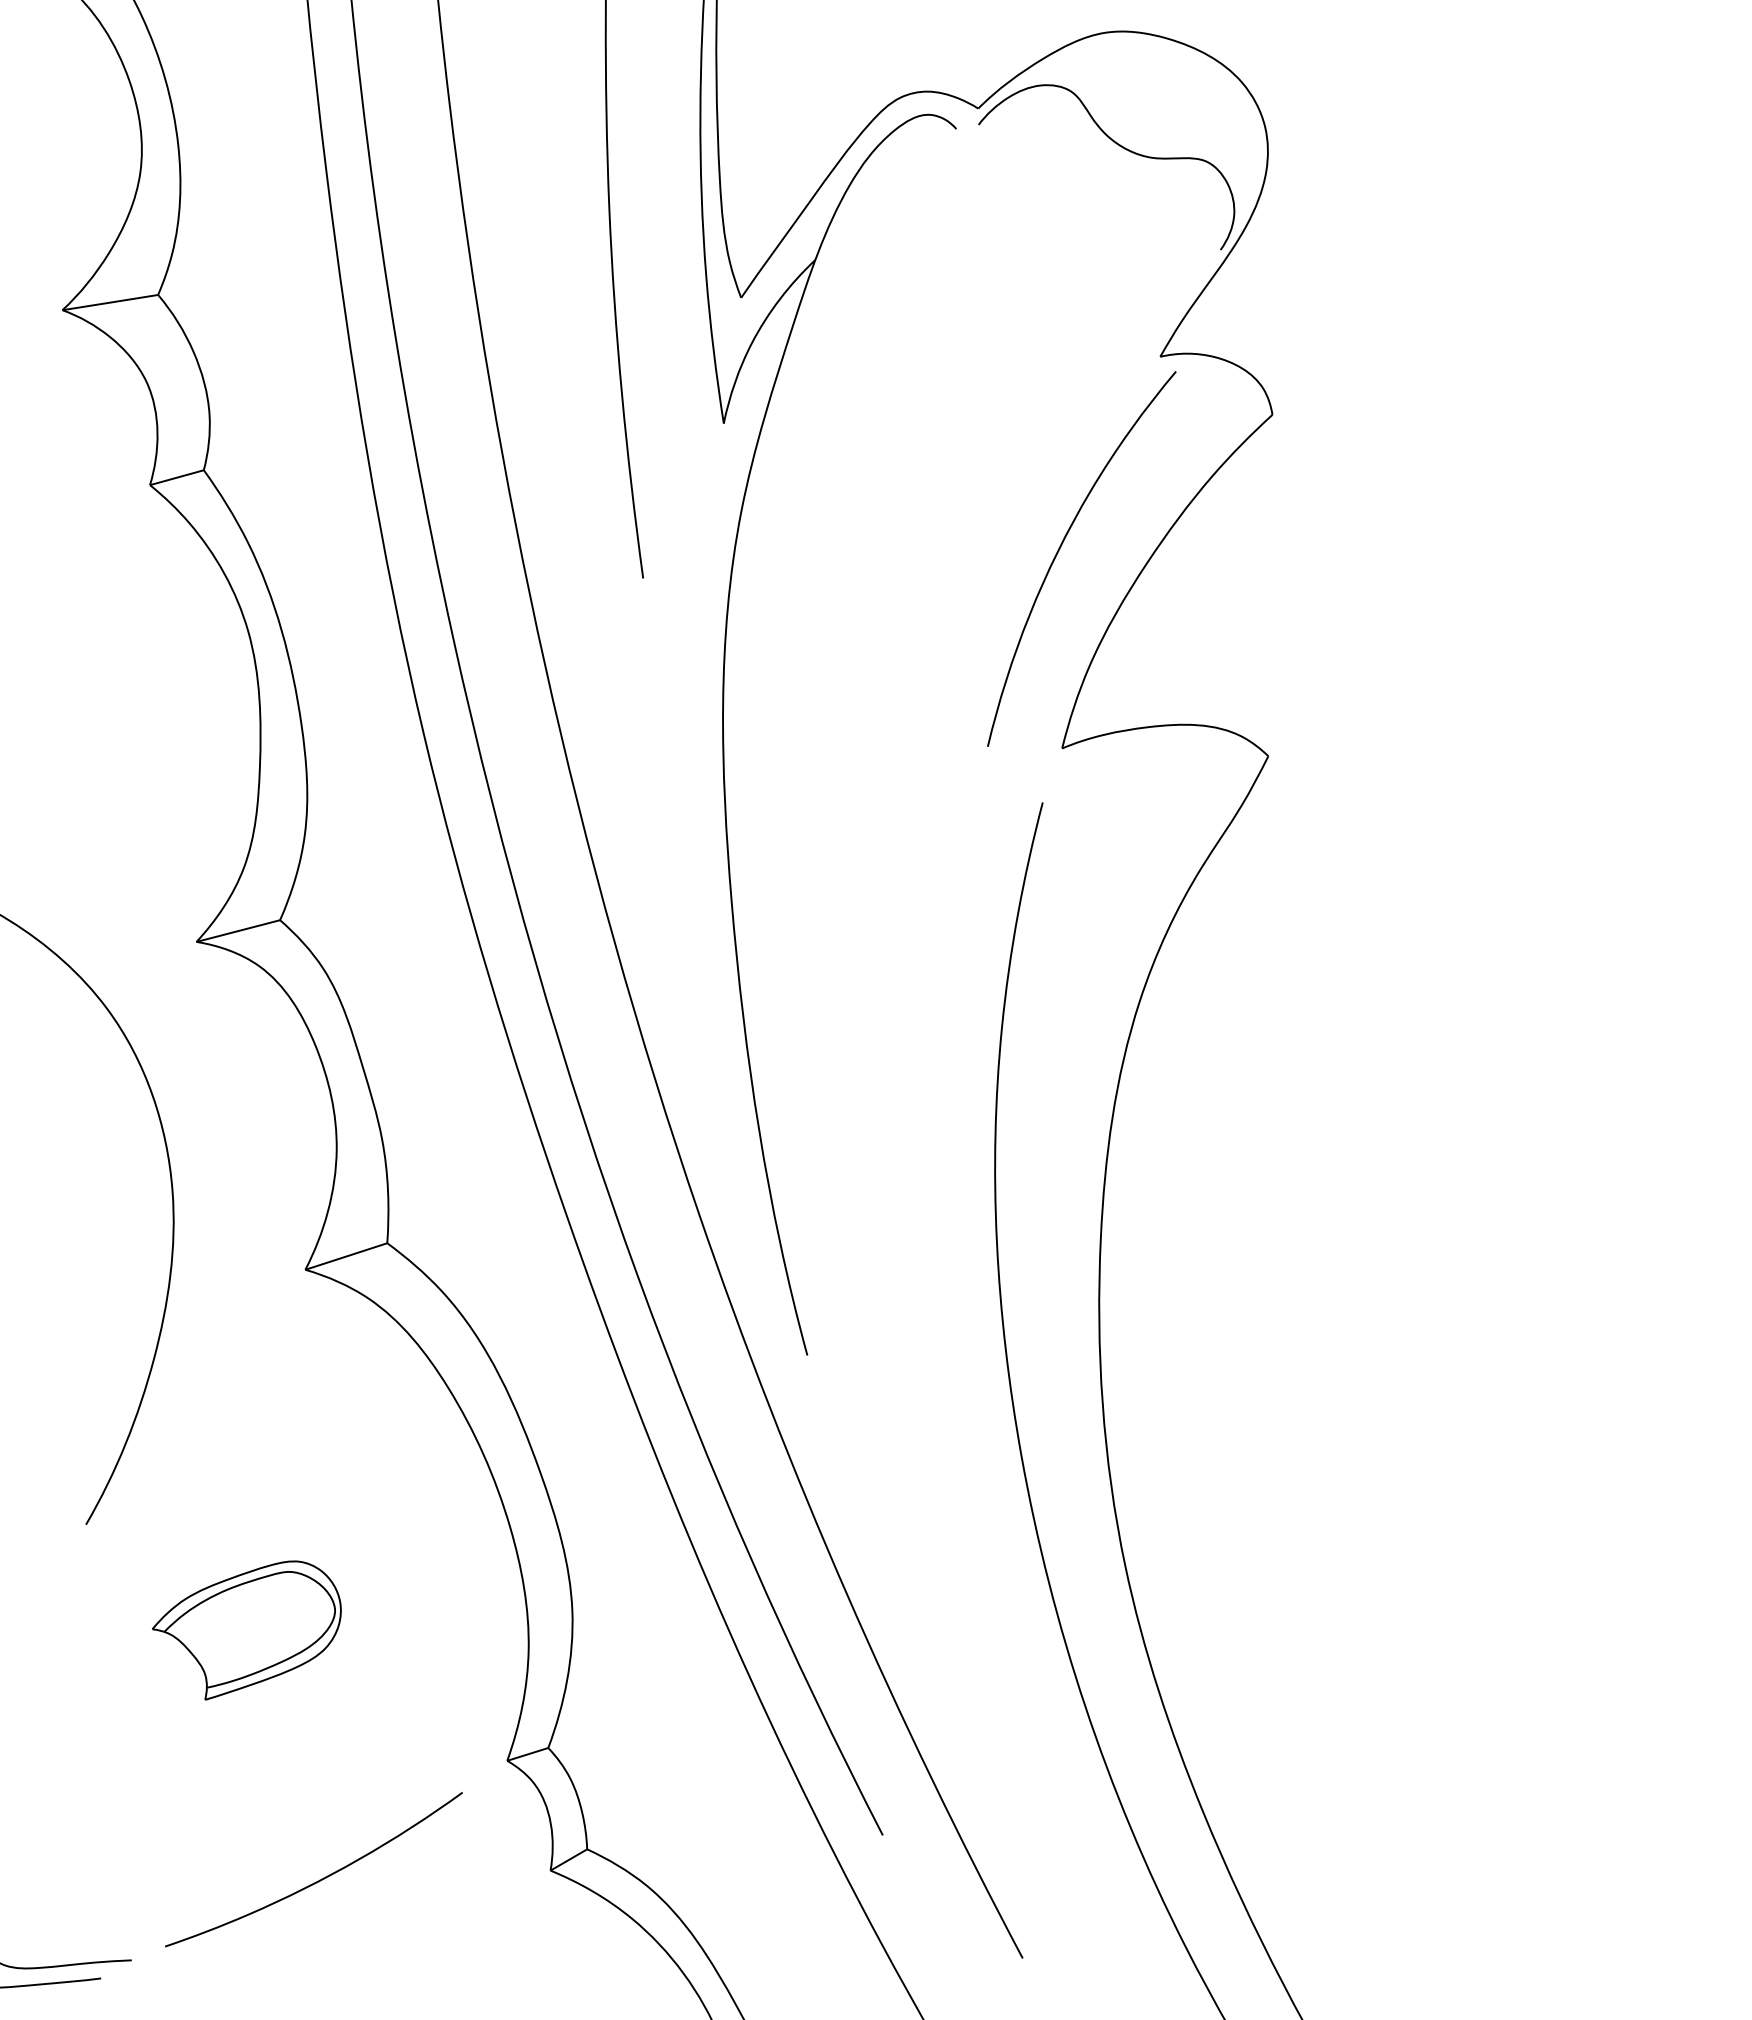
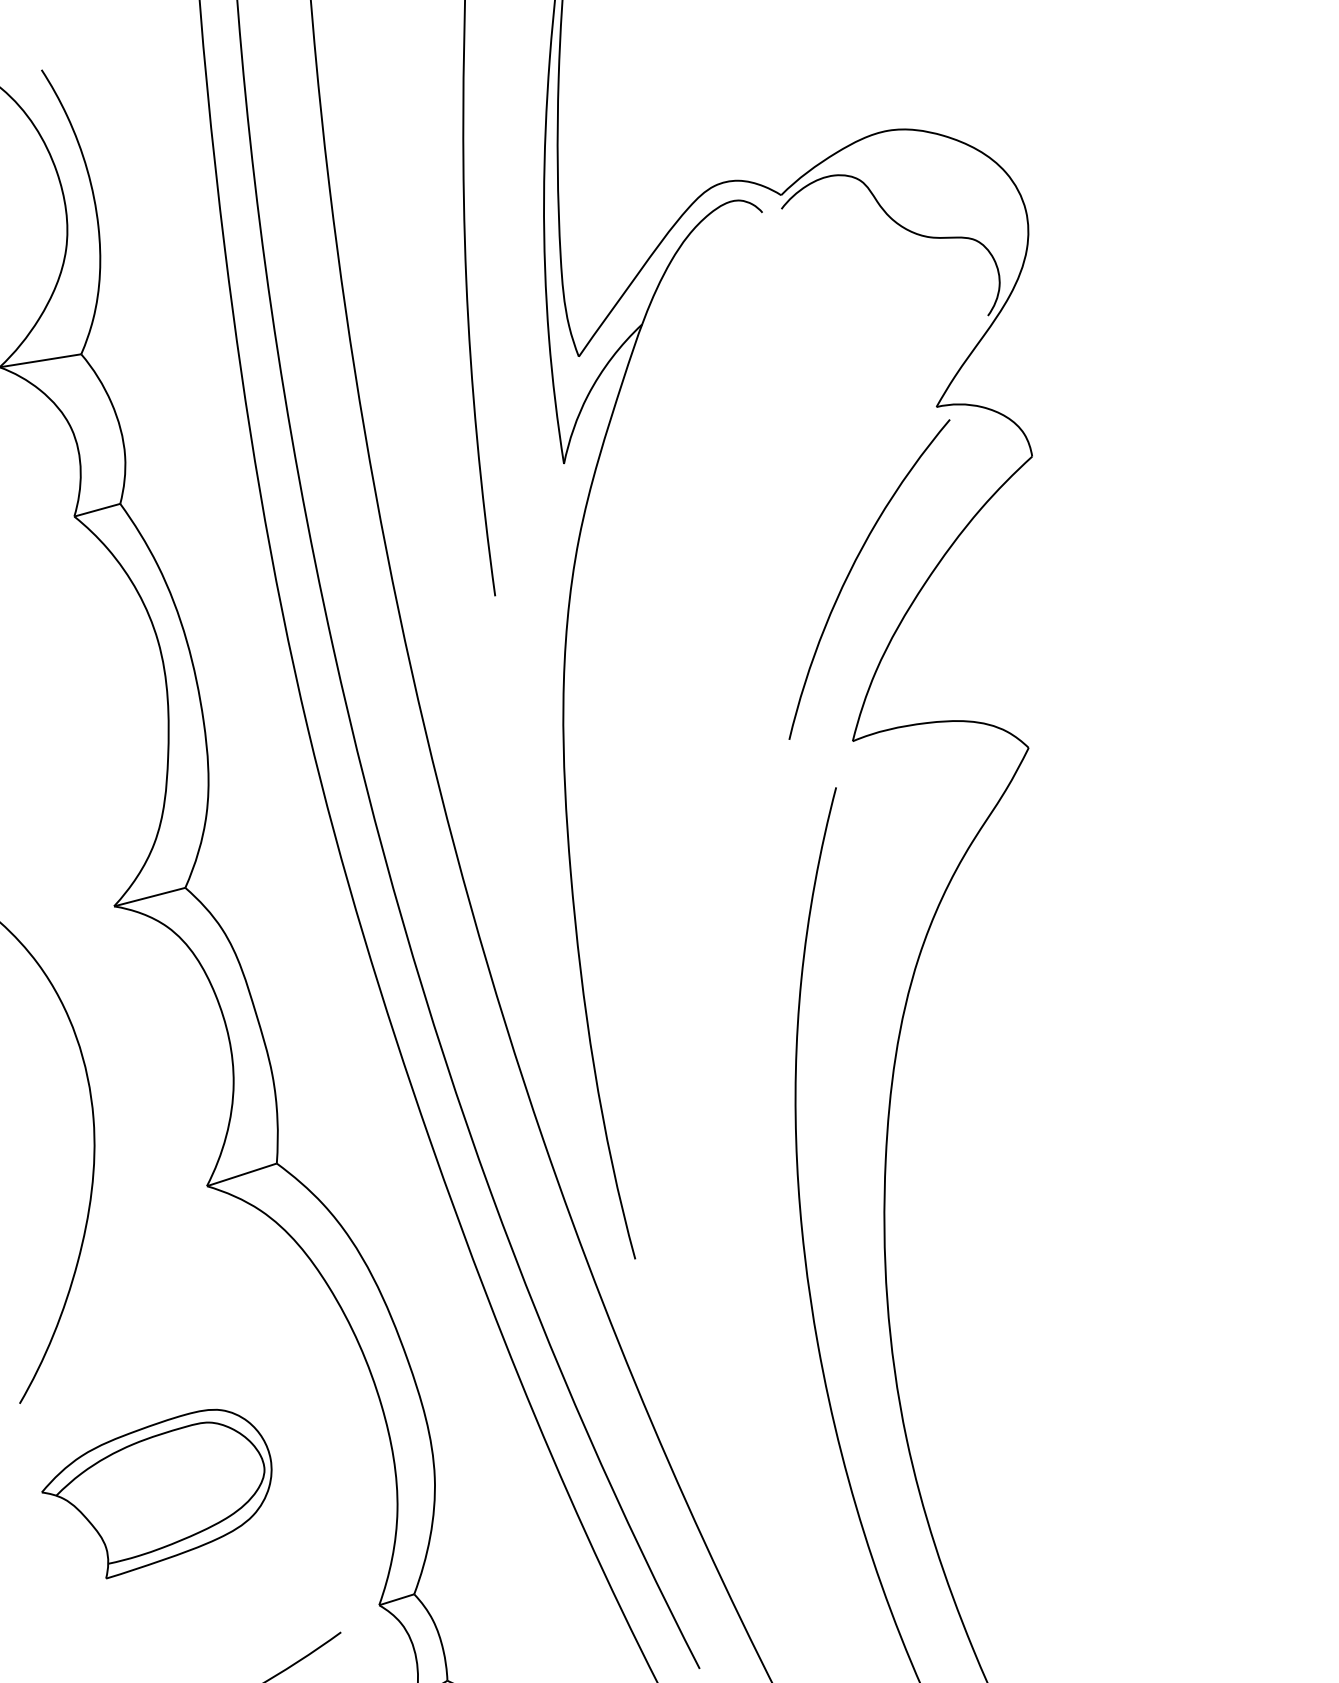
part: (246, 1630) -> (156, 1494), size x1.43

